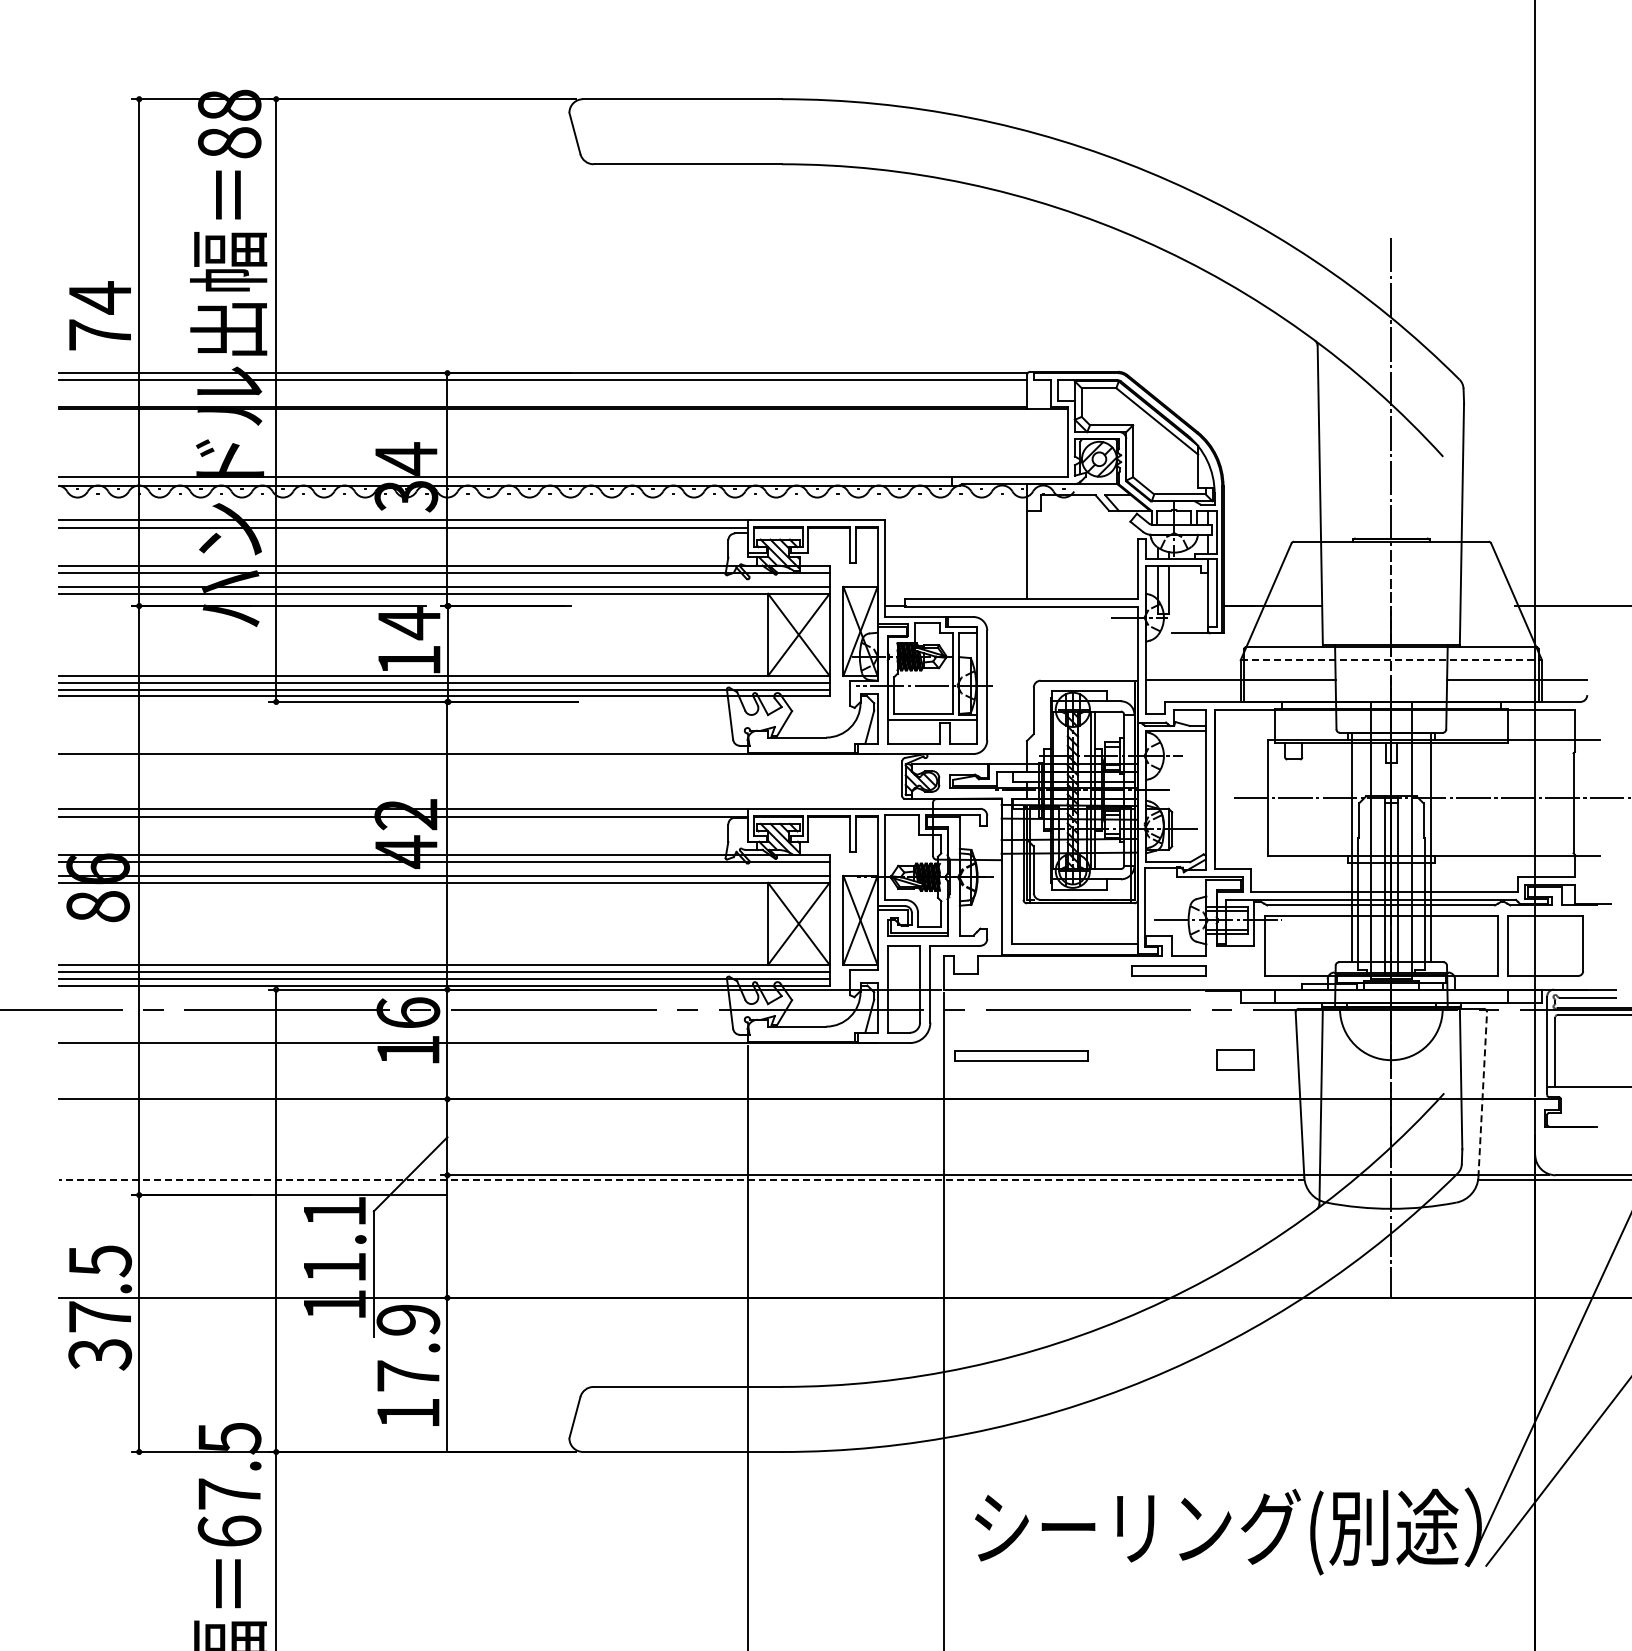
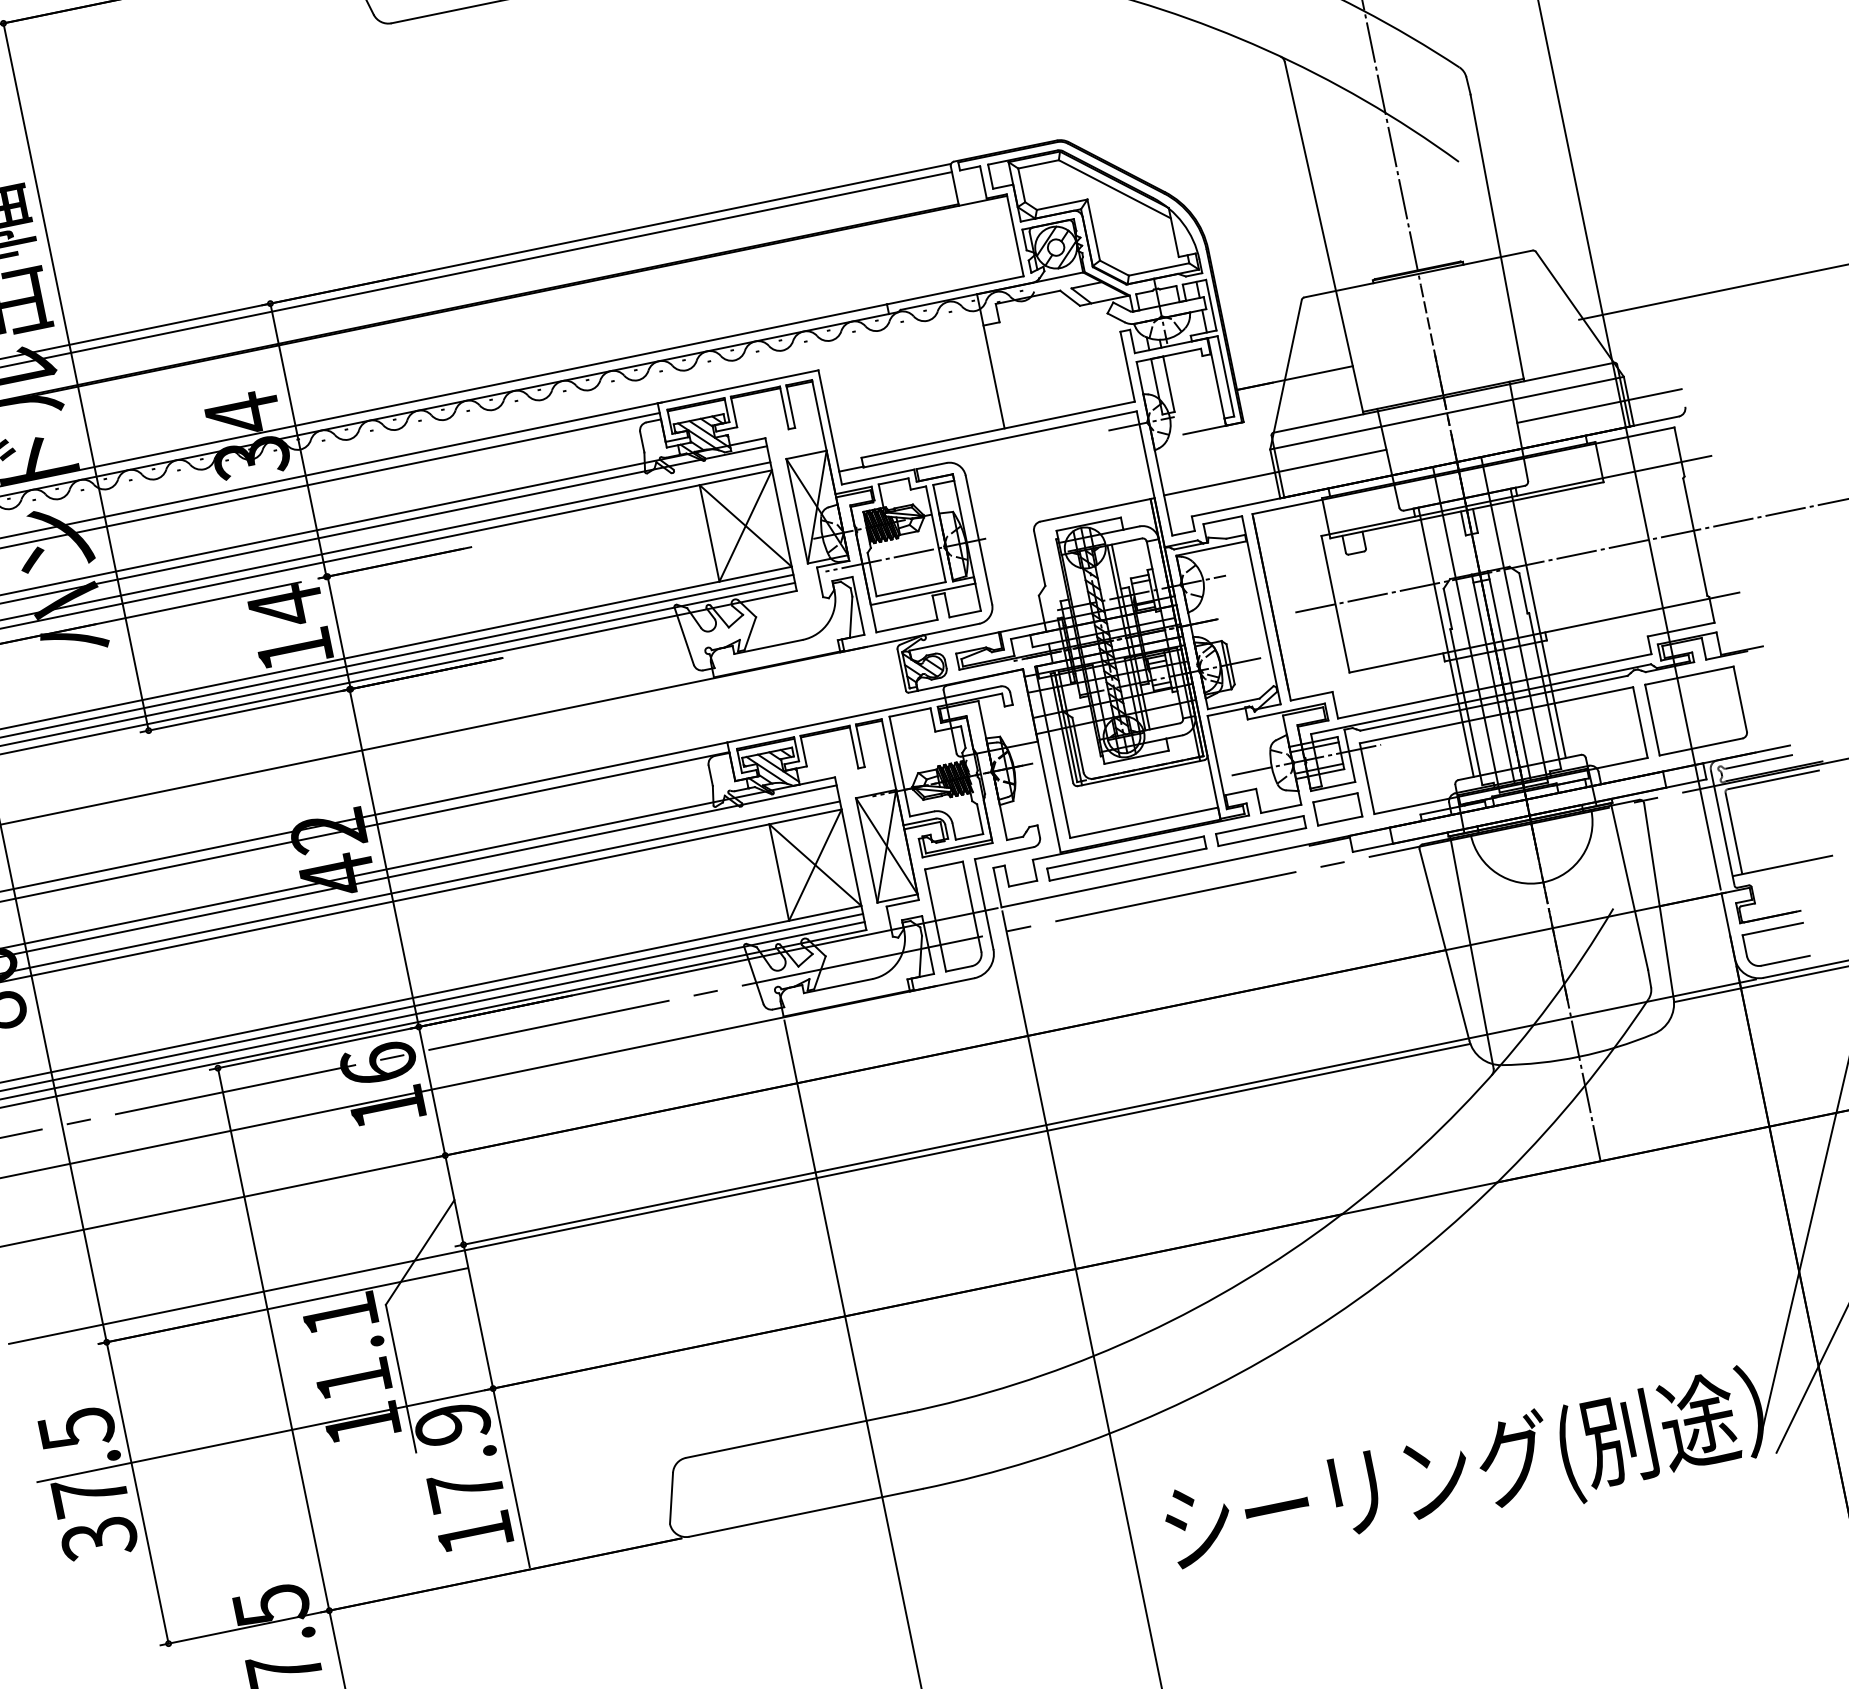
line: (1391, 660) -> (1447, 413), dashed -> solid
part: (1021, 1055) -> (1126, 858), moved
part: (1235, 1059) -> (1337, 808), moved
line: (1482, 1094) -> (1658, 900), dashed -> solid
part: (1570, 1137) -> (1772, 929), added
line: (681, 1180) -> (739, 1194), dashed -> solid

